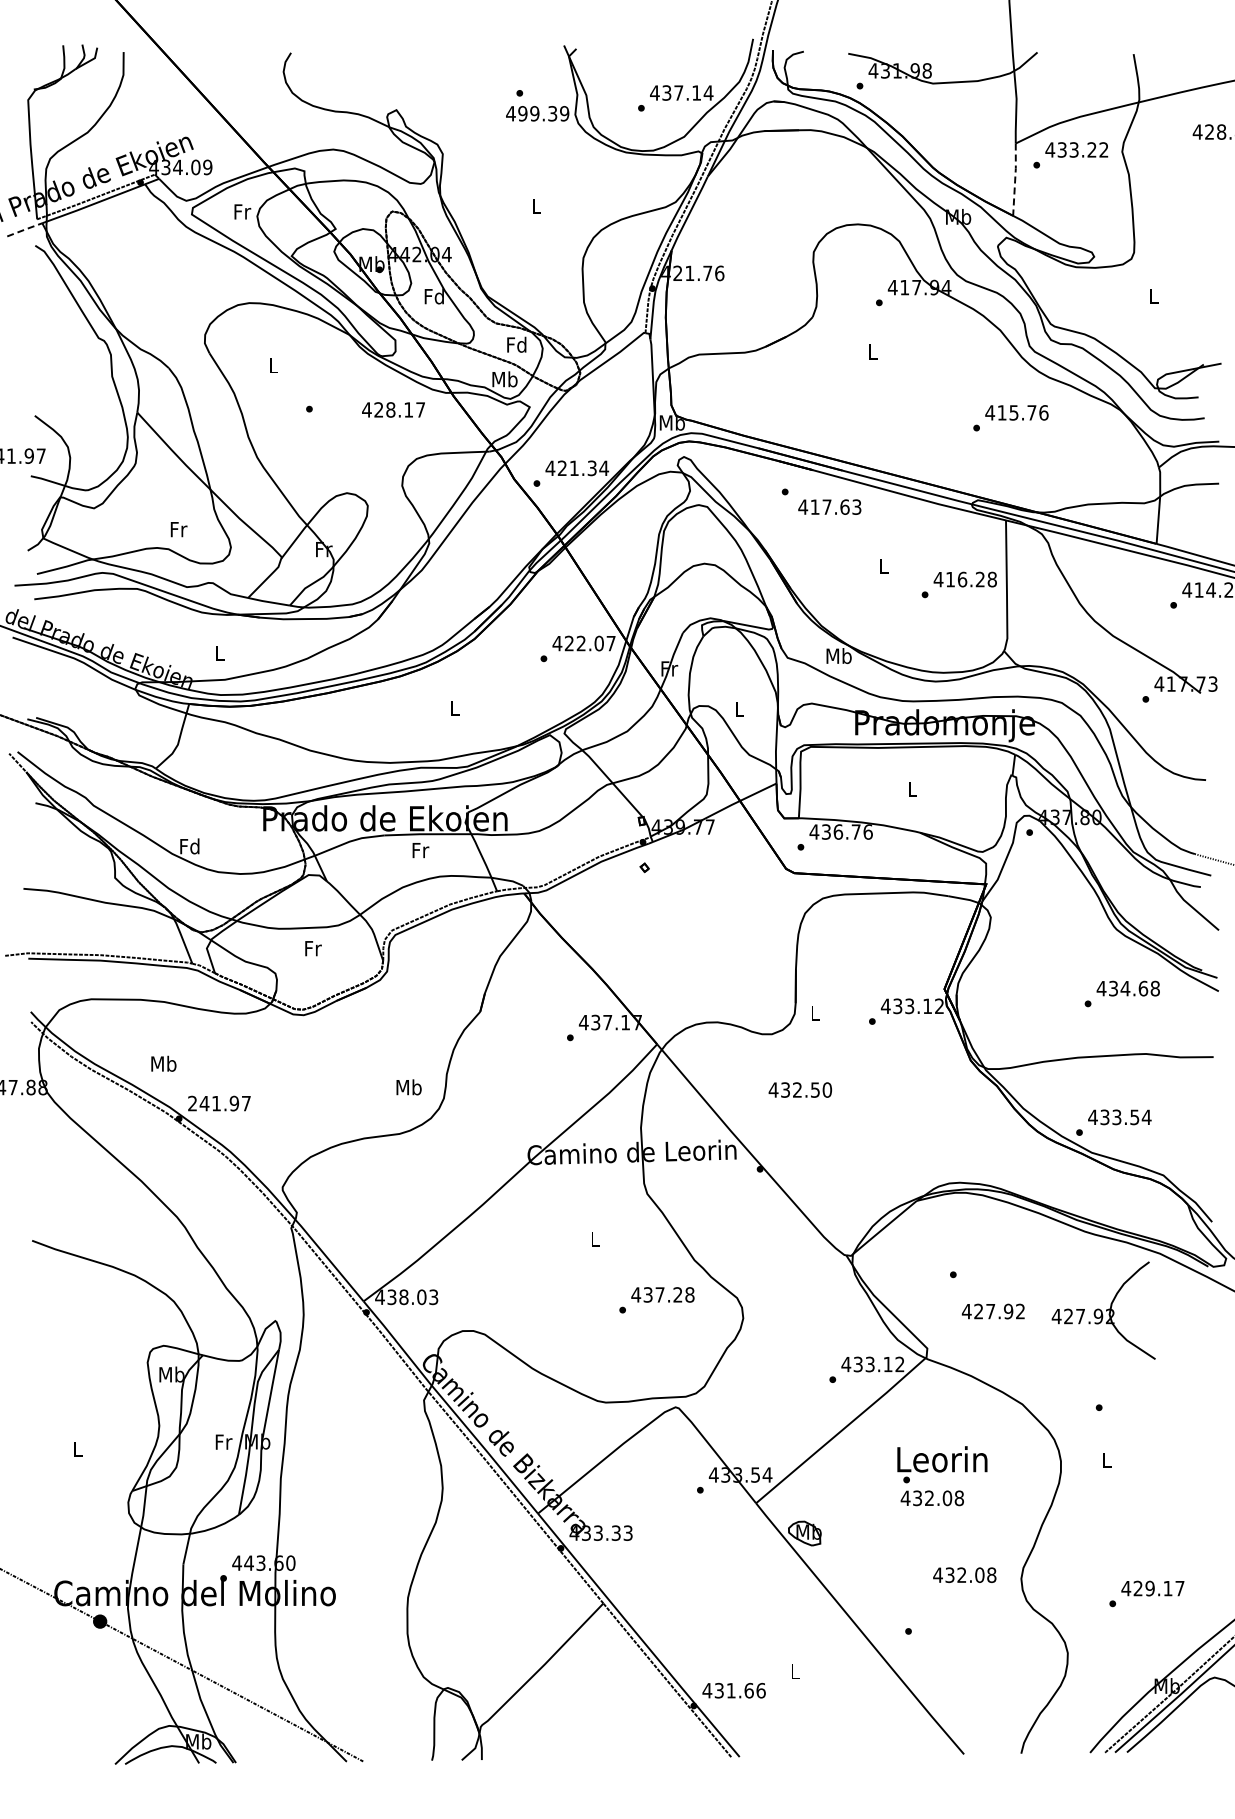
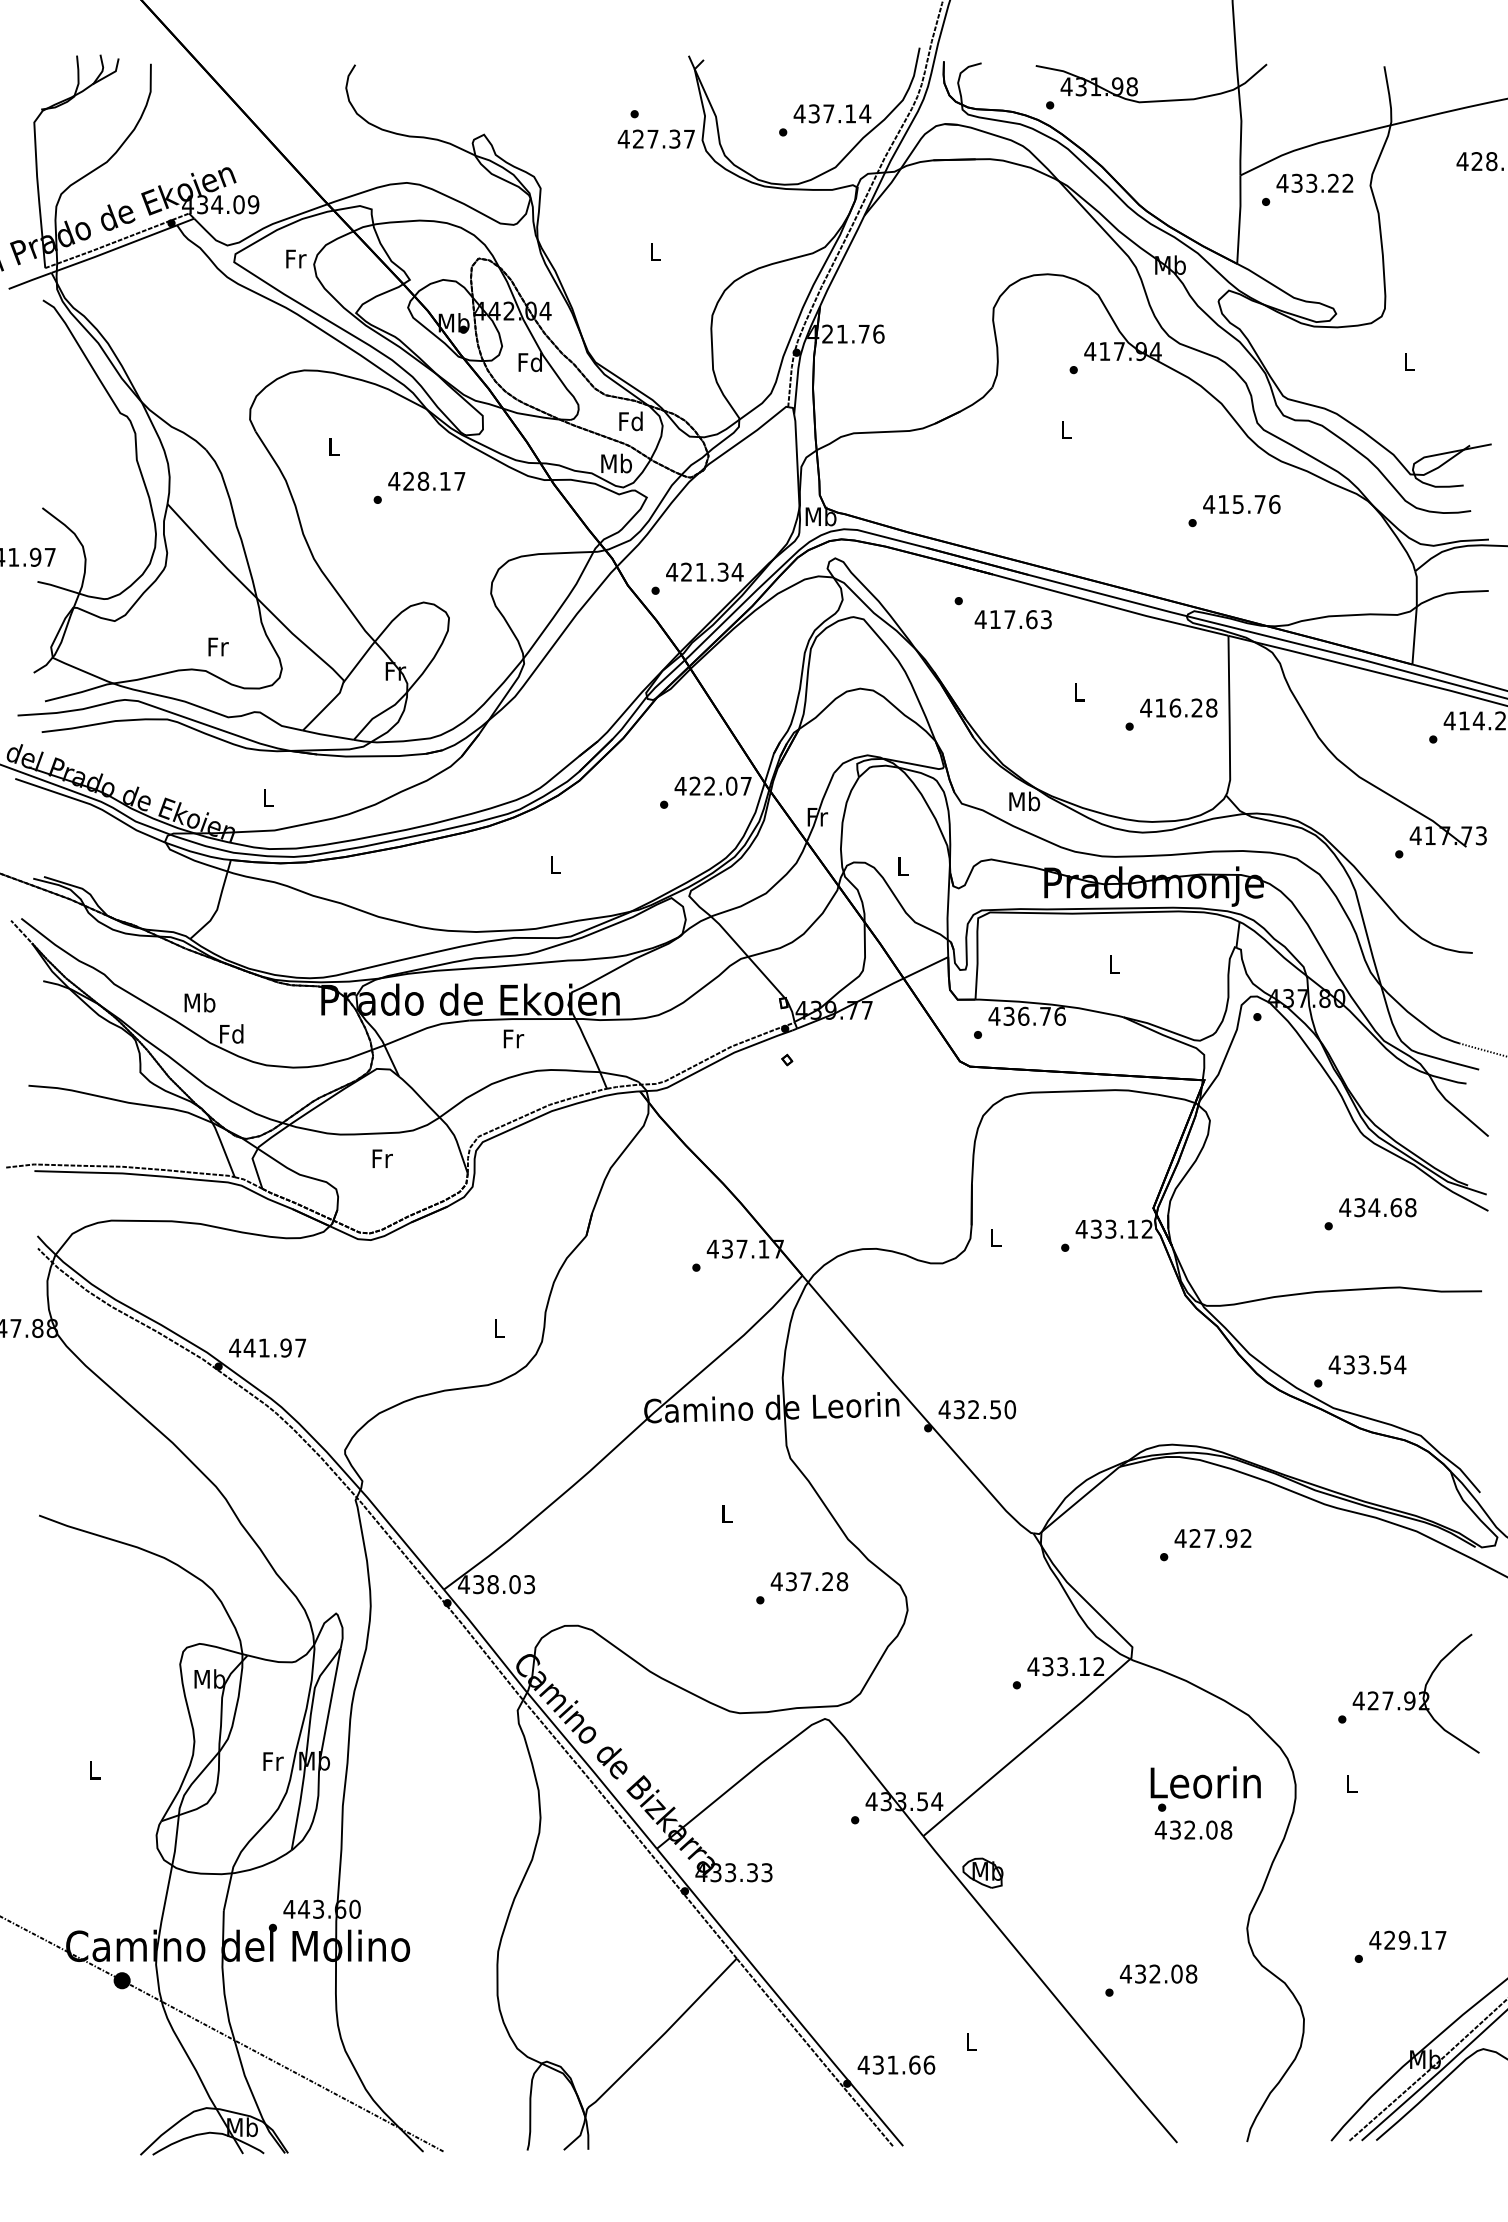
text: (543, 113) -> (663, 138), 499.39 -> 427.37
line: (1015, 179) -> (1240, 219), dashed -> solid
line: (25, 229) -> (30, 280), dashed -> solid
text: (393, 409) -> (426, 480), moved
text: (163, 1063) -> (199, 1002), moved
text: (408, 1087) -> (498, 1328), Mb -> L
text: (799, 1089) -> (976, 1408), moved
text: (192, 1103) -> (234, 1347), 241.97 -> 441.97
part: (1103, 1310) -> (1415, 1693), moved
text: (992, 1311) -> (1211, 1538), moved
text: (942, 1476) -> (1205, 1803), moved
text: (964, 1574) -> (1158, 1973), moved

